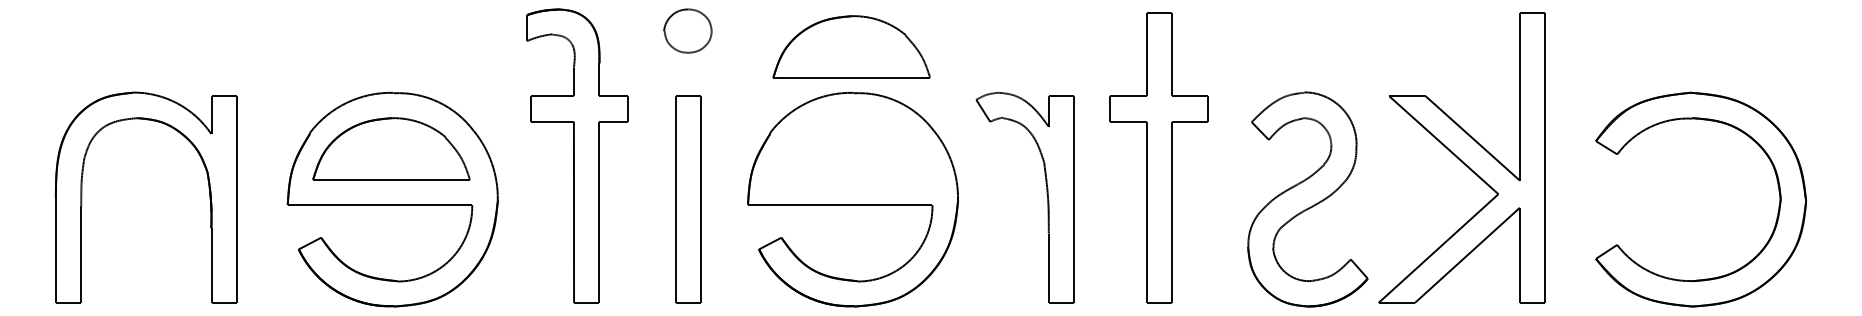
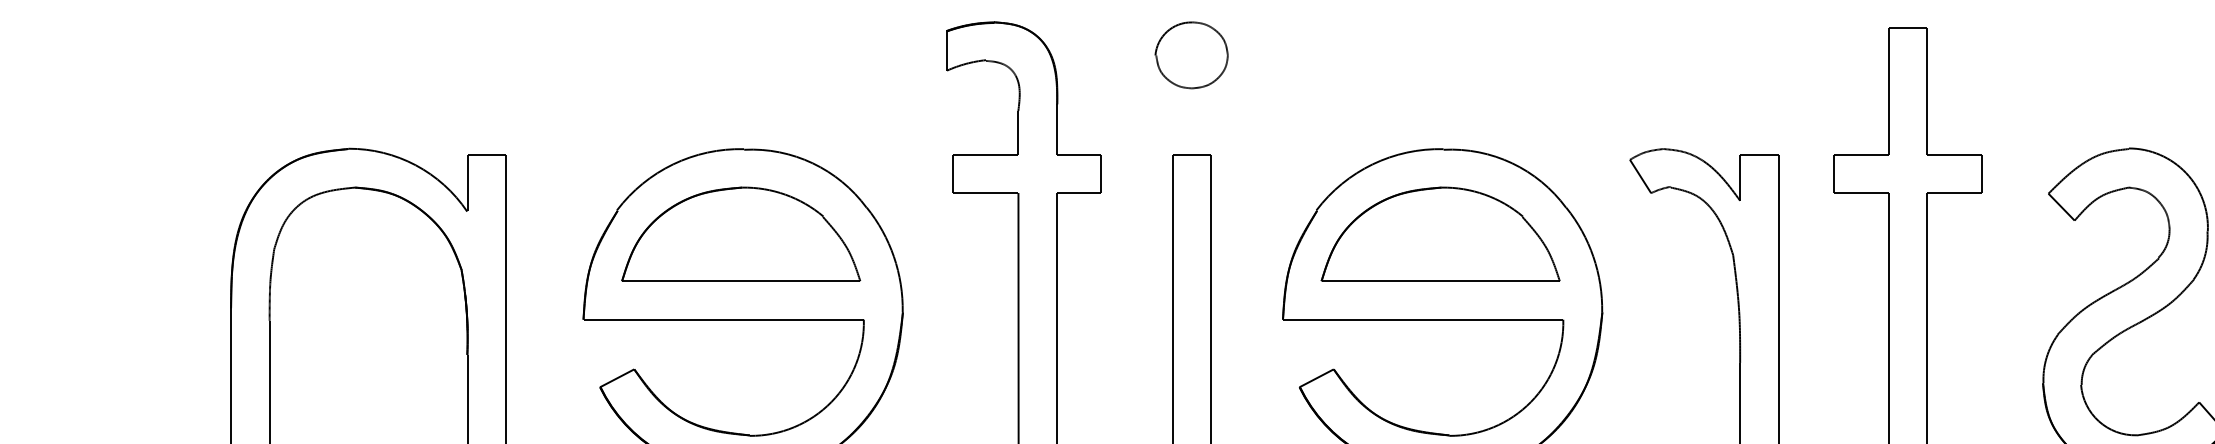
part: (851, 46) -> (1440, 233), moved

